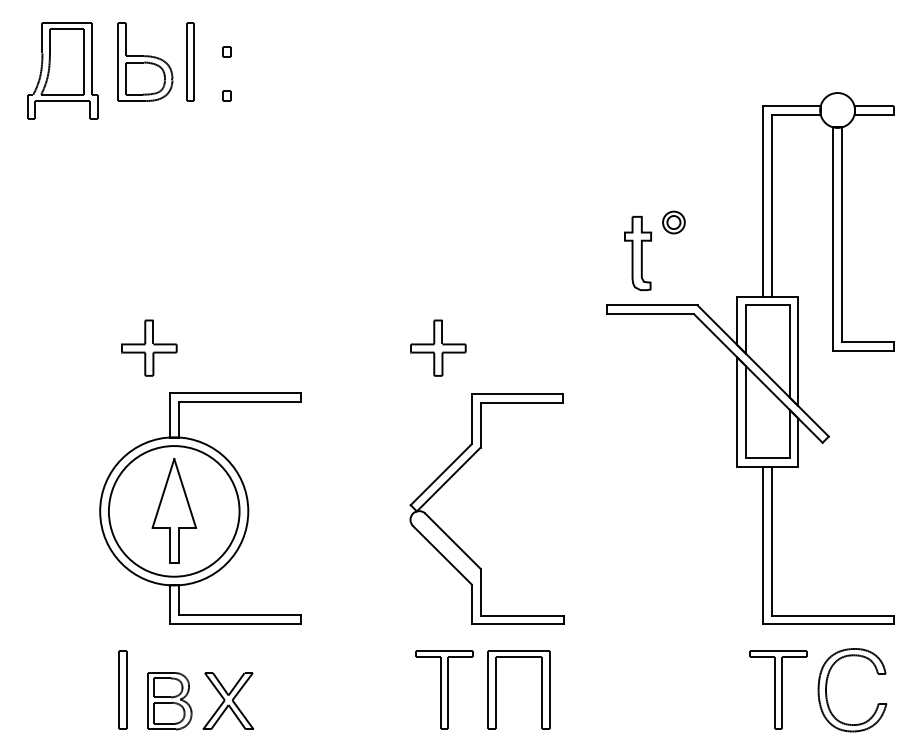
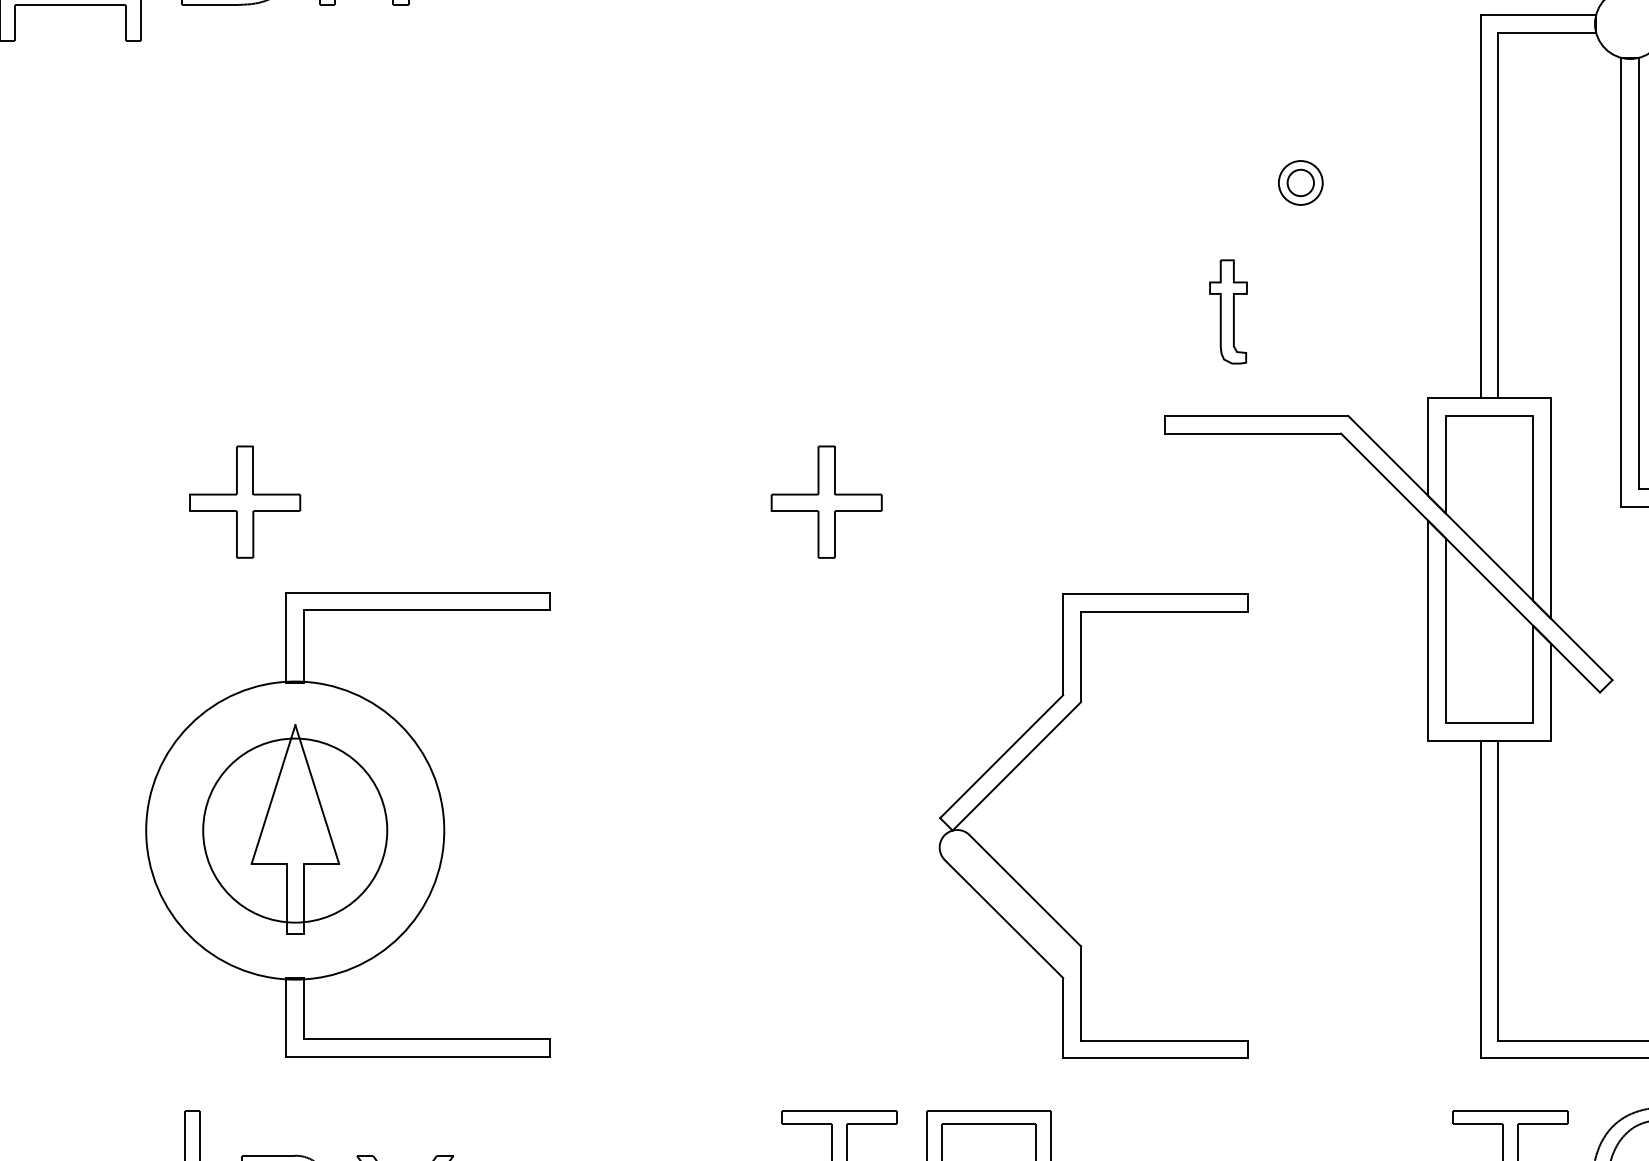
part: (673, 222) -> (1299, 182), moved
part: (637, 253) -> (1227, 311), size x0.7
part: (454, 475) -> (1028, 758), moved
circle: (173, 511) -> (293, 830), size x0.7

